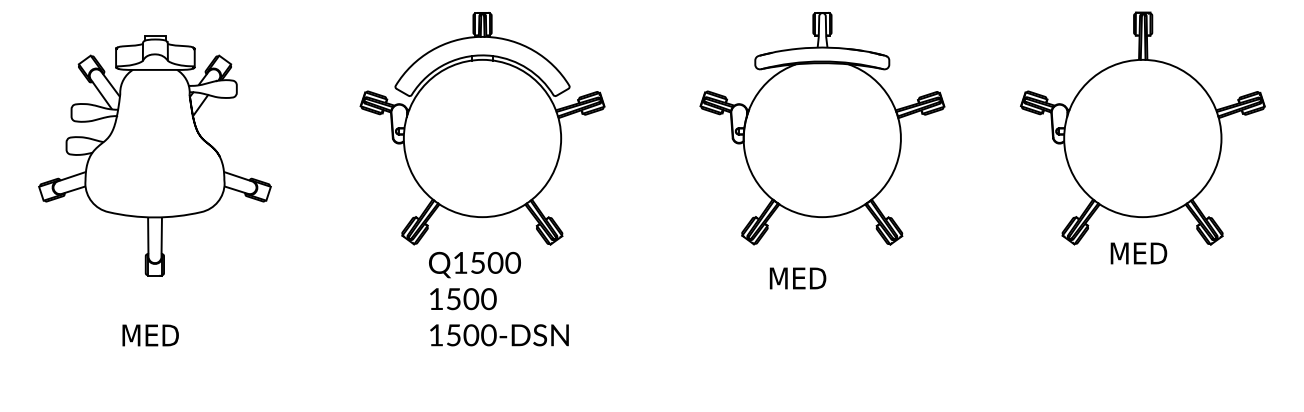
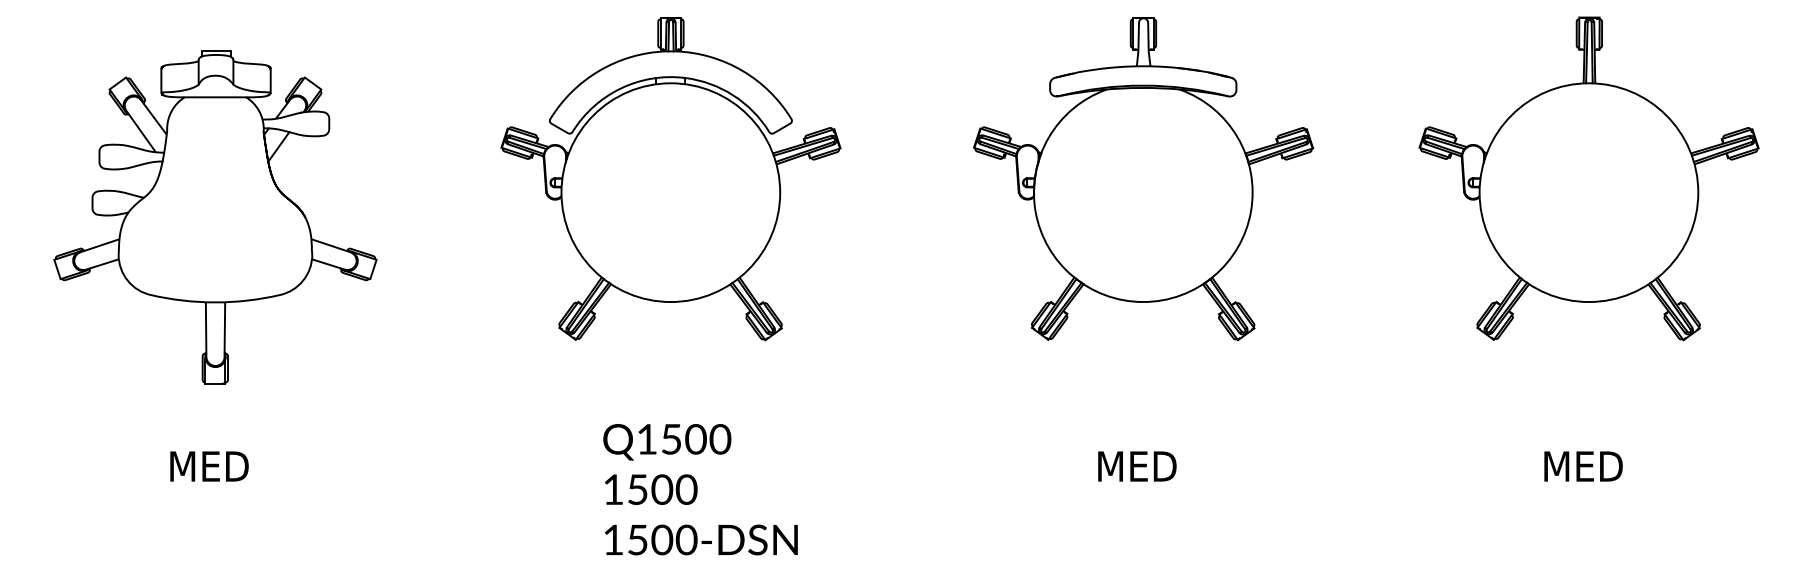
text: (1138, 253) -> (1582, 466), moved
text: (797, 278) -> (1136, 466), moved
text: (498, 298) -> (700, 488), moved

